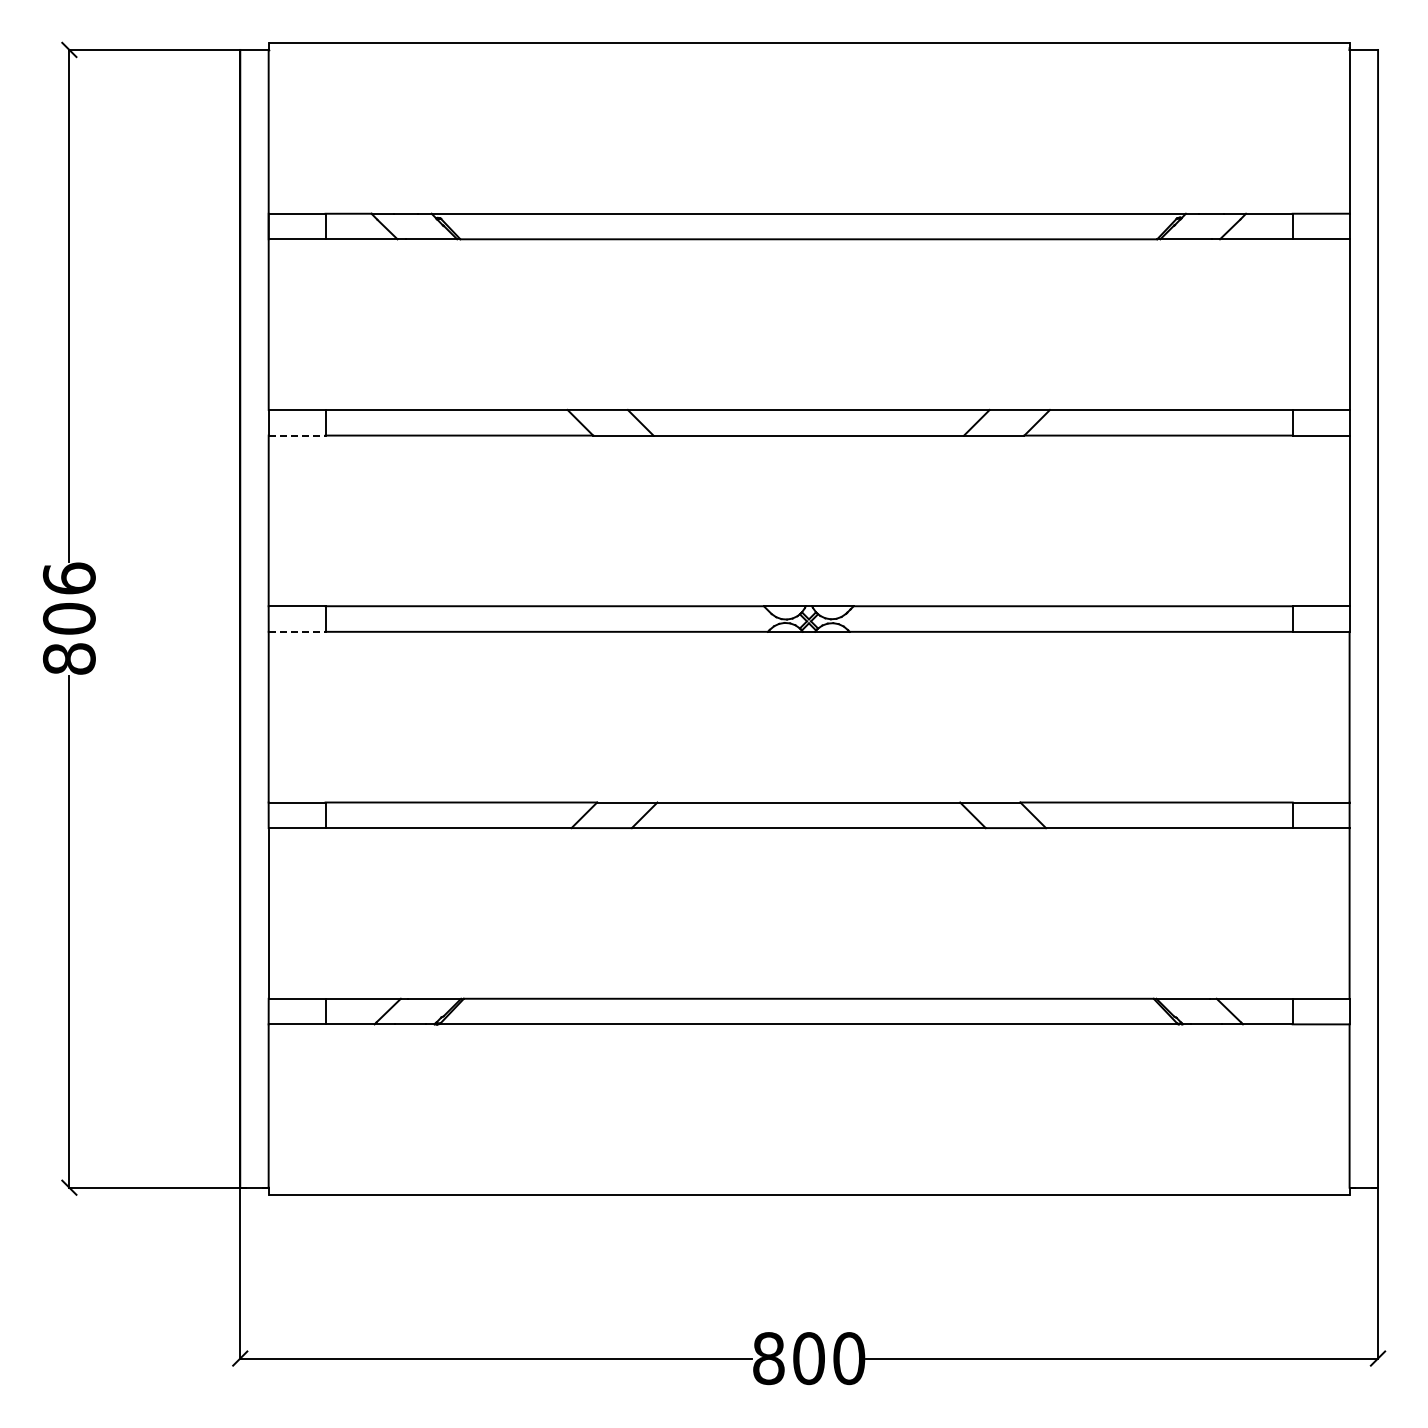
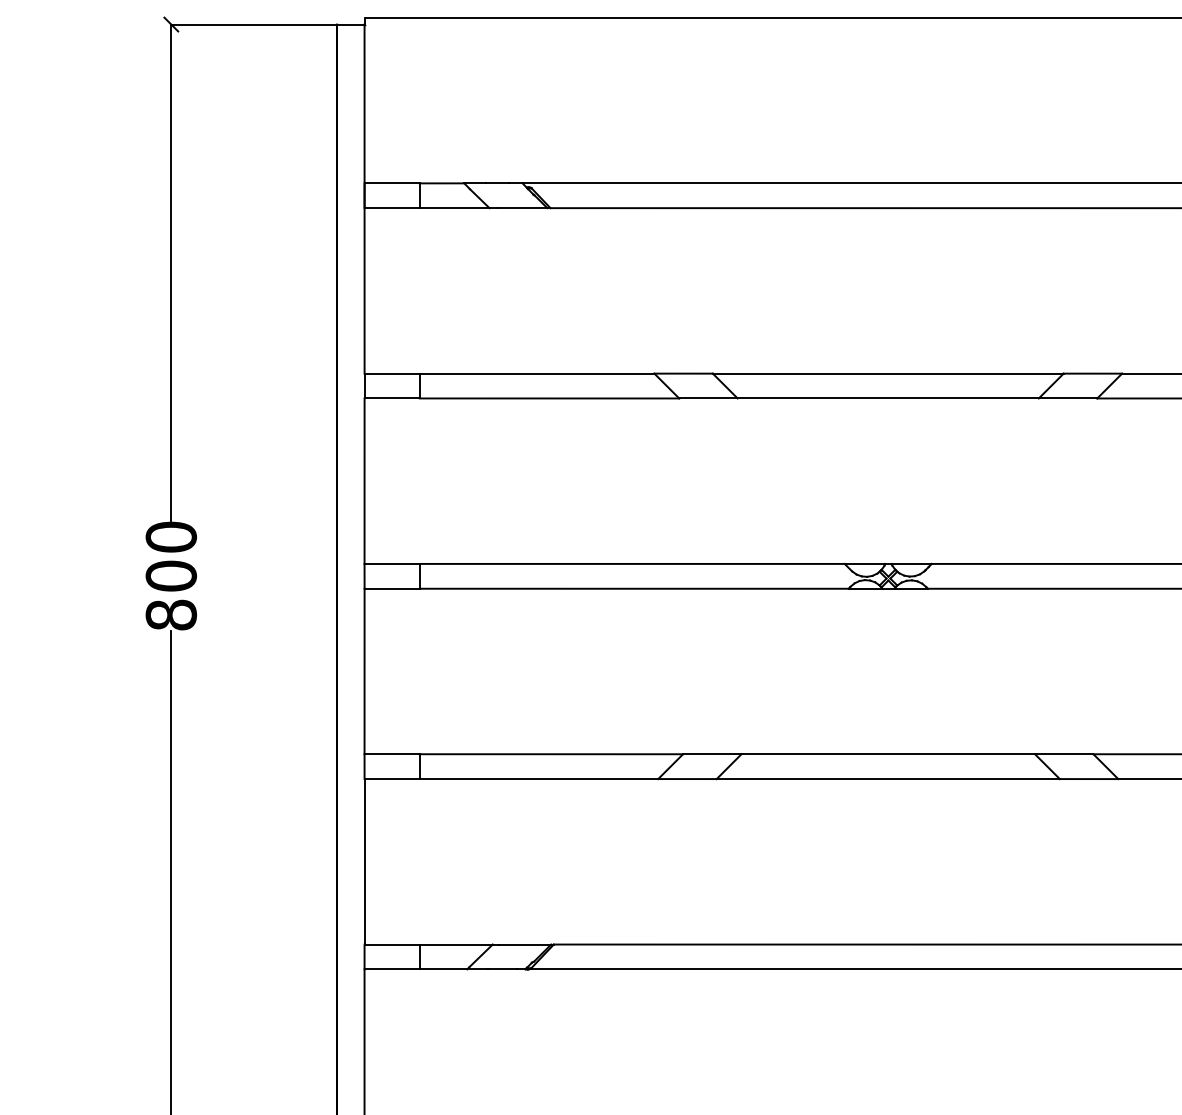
line: (297, 435) -> (392, 398), dashed -> solid
text: (68, 578) -> (170, 537), 806 -> 800
line: (297, 631) -> (392, 588), dashed -> solid

